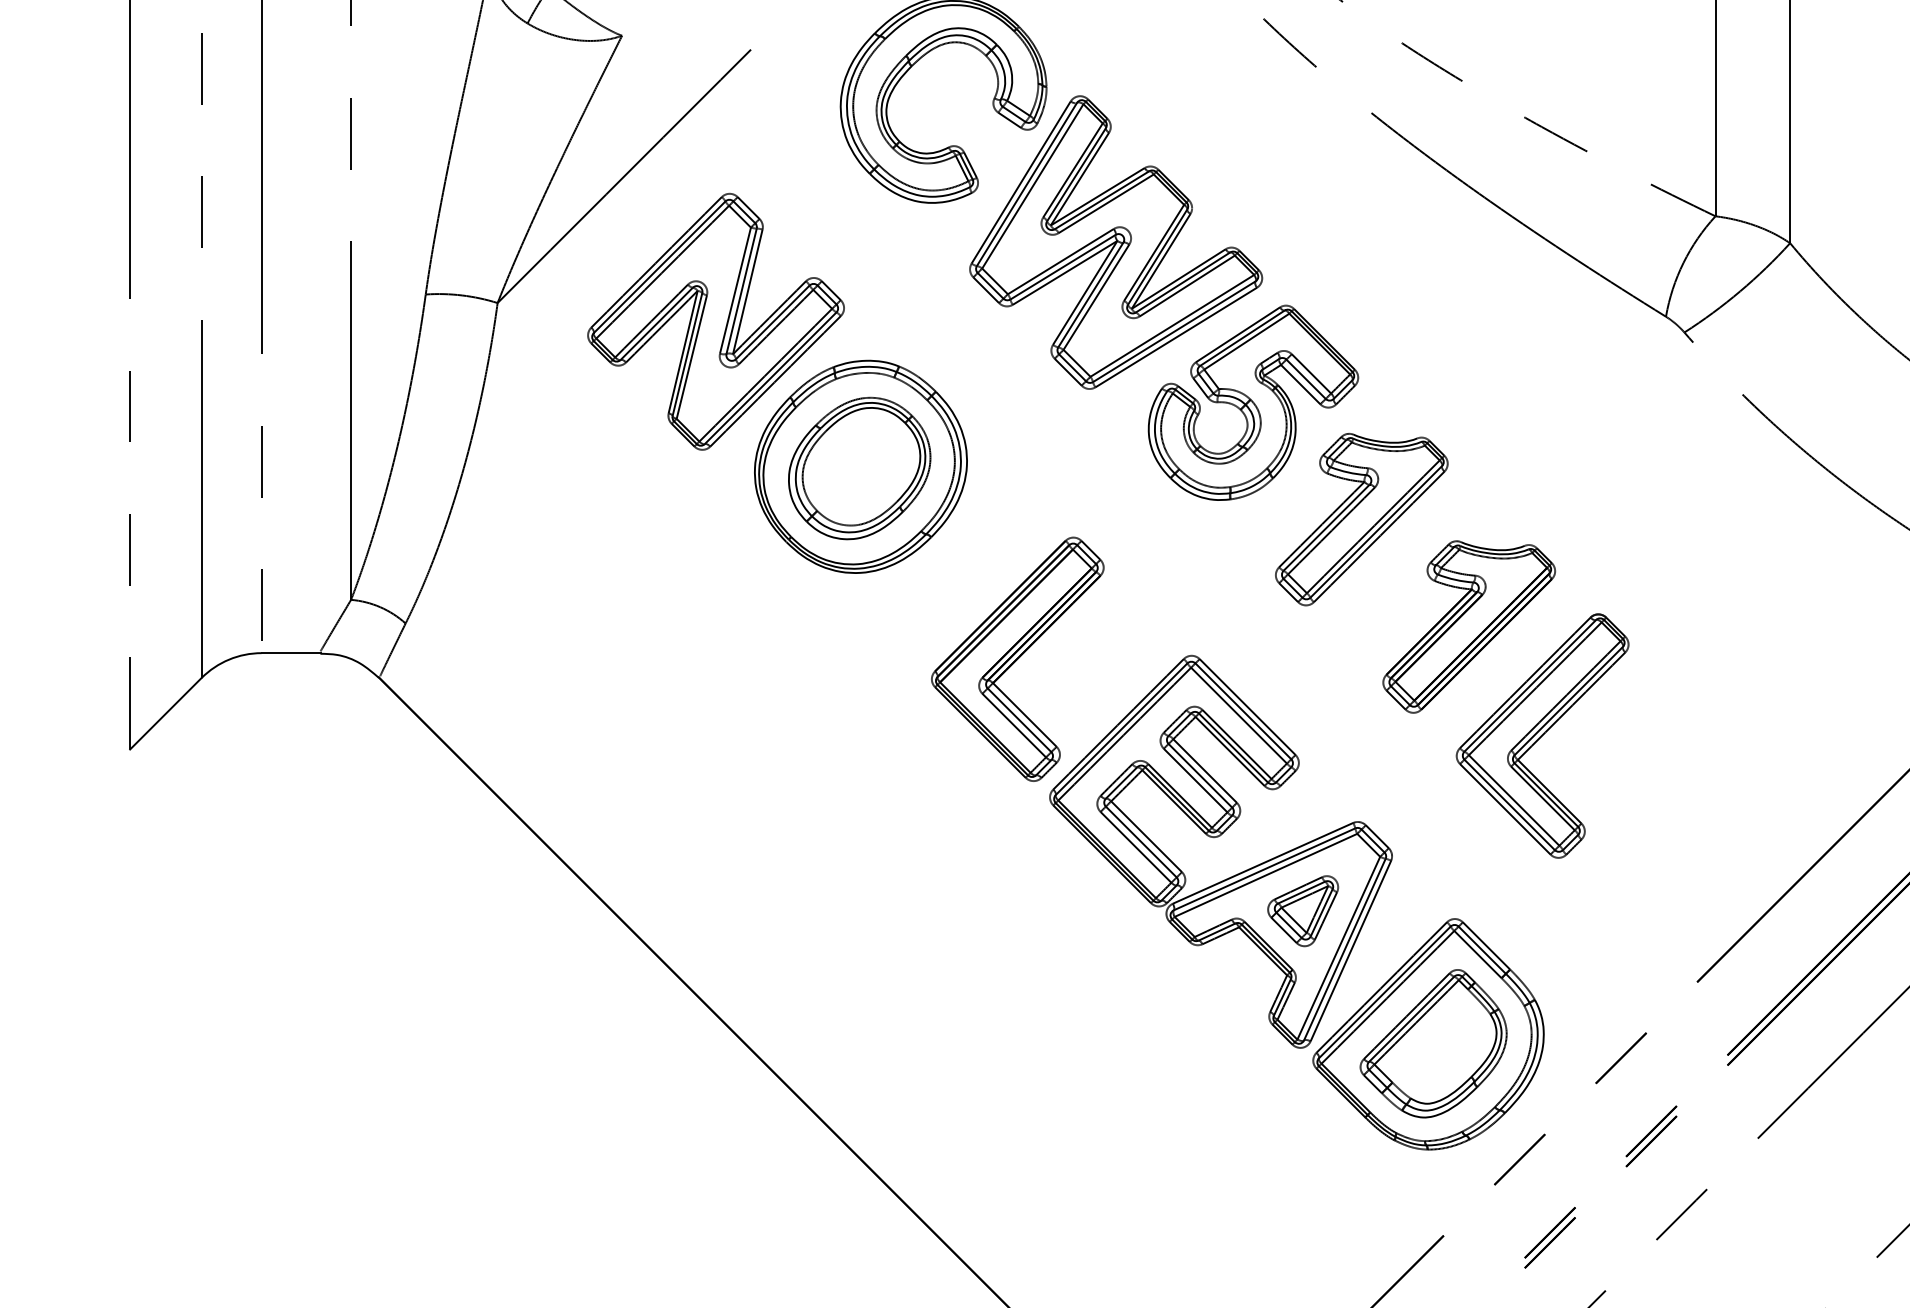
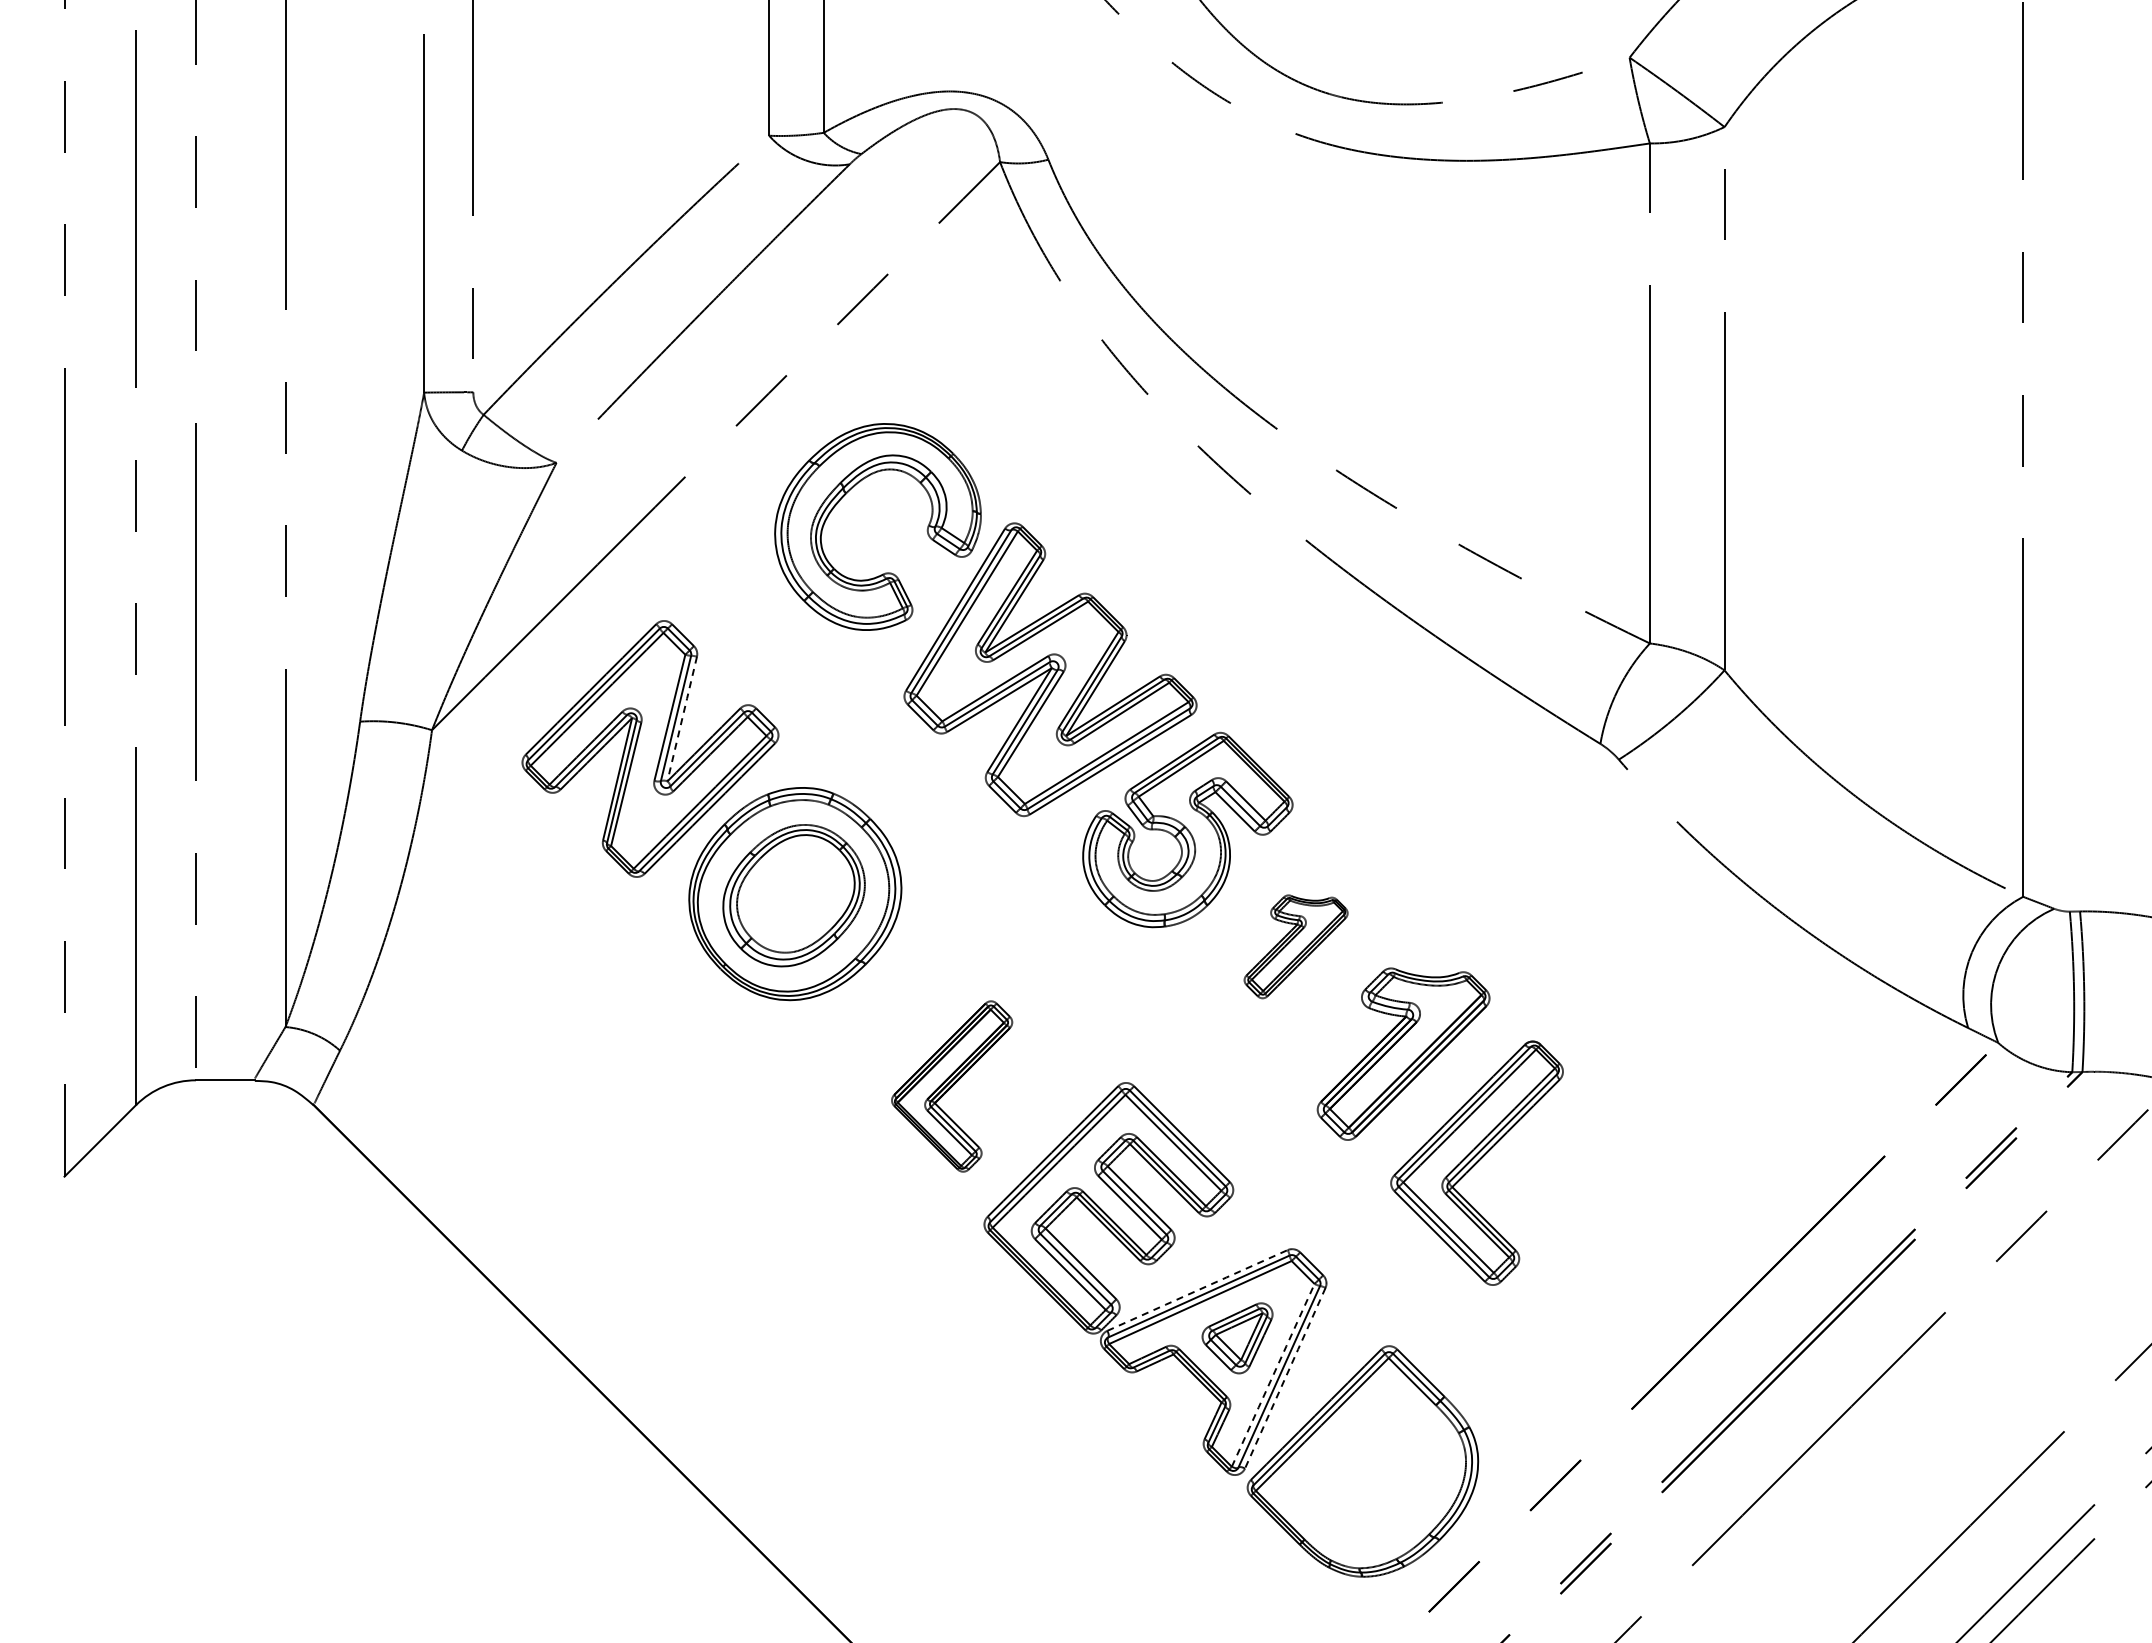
line: (748, 291) -> (682, 718), solid -> dashed
part: (1361, 519) -> (1295, 946), size x0.6
part: (1017, 659) -> (951, 1086), size x0.7
line: (1263, 863) -> (1197, 1290), solid -> dashed
line: (1339, 947) -> (1273, 1374), solid -> dashed
line: (1351, 951) -> (1285, 1378), solid -> dashed
part: (1433, 1043) -> (1367, 1470), removed

